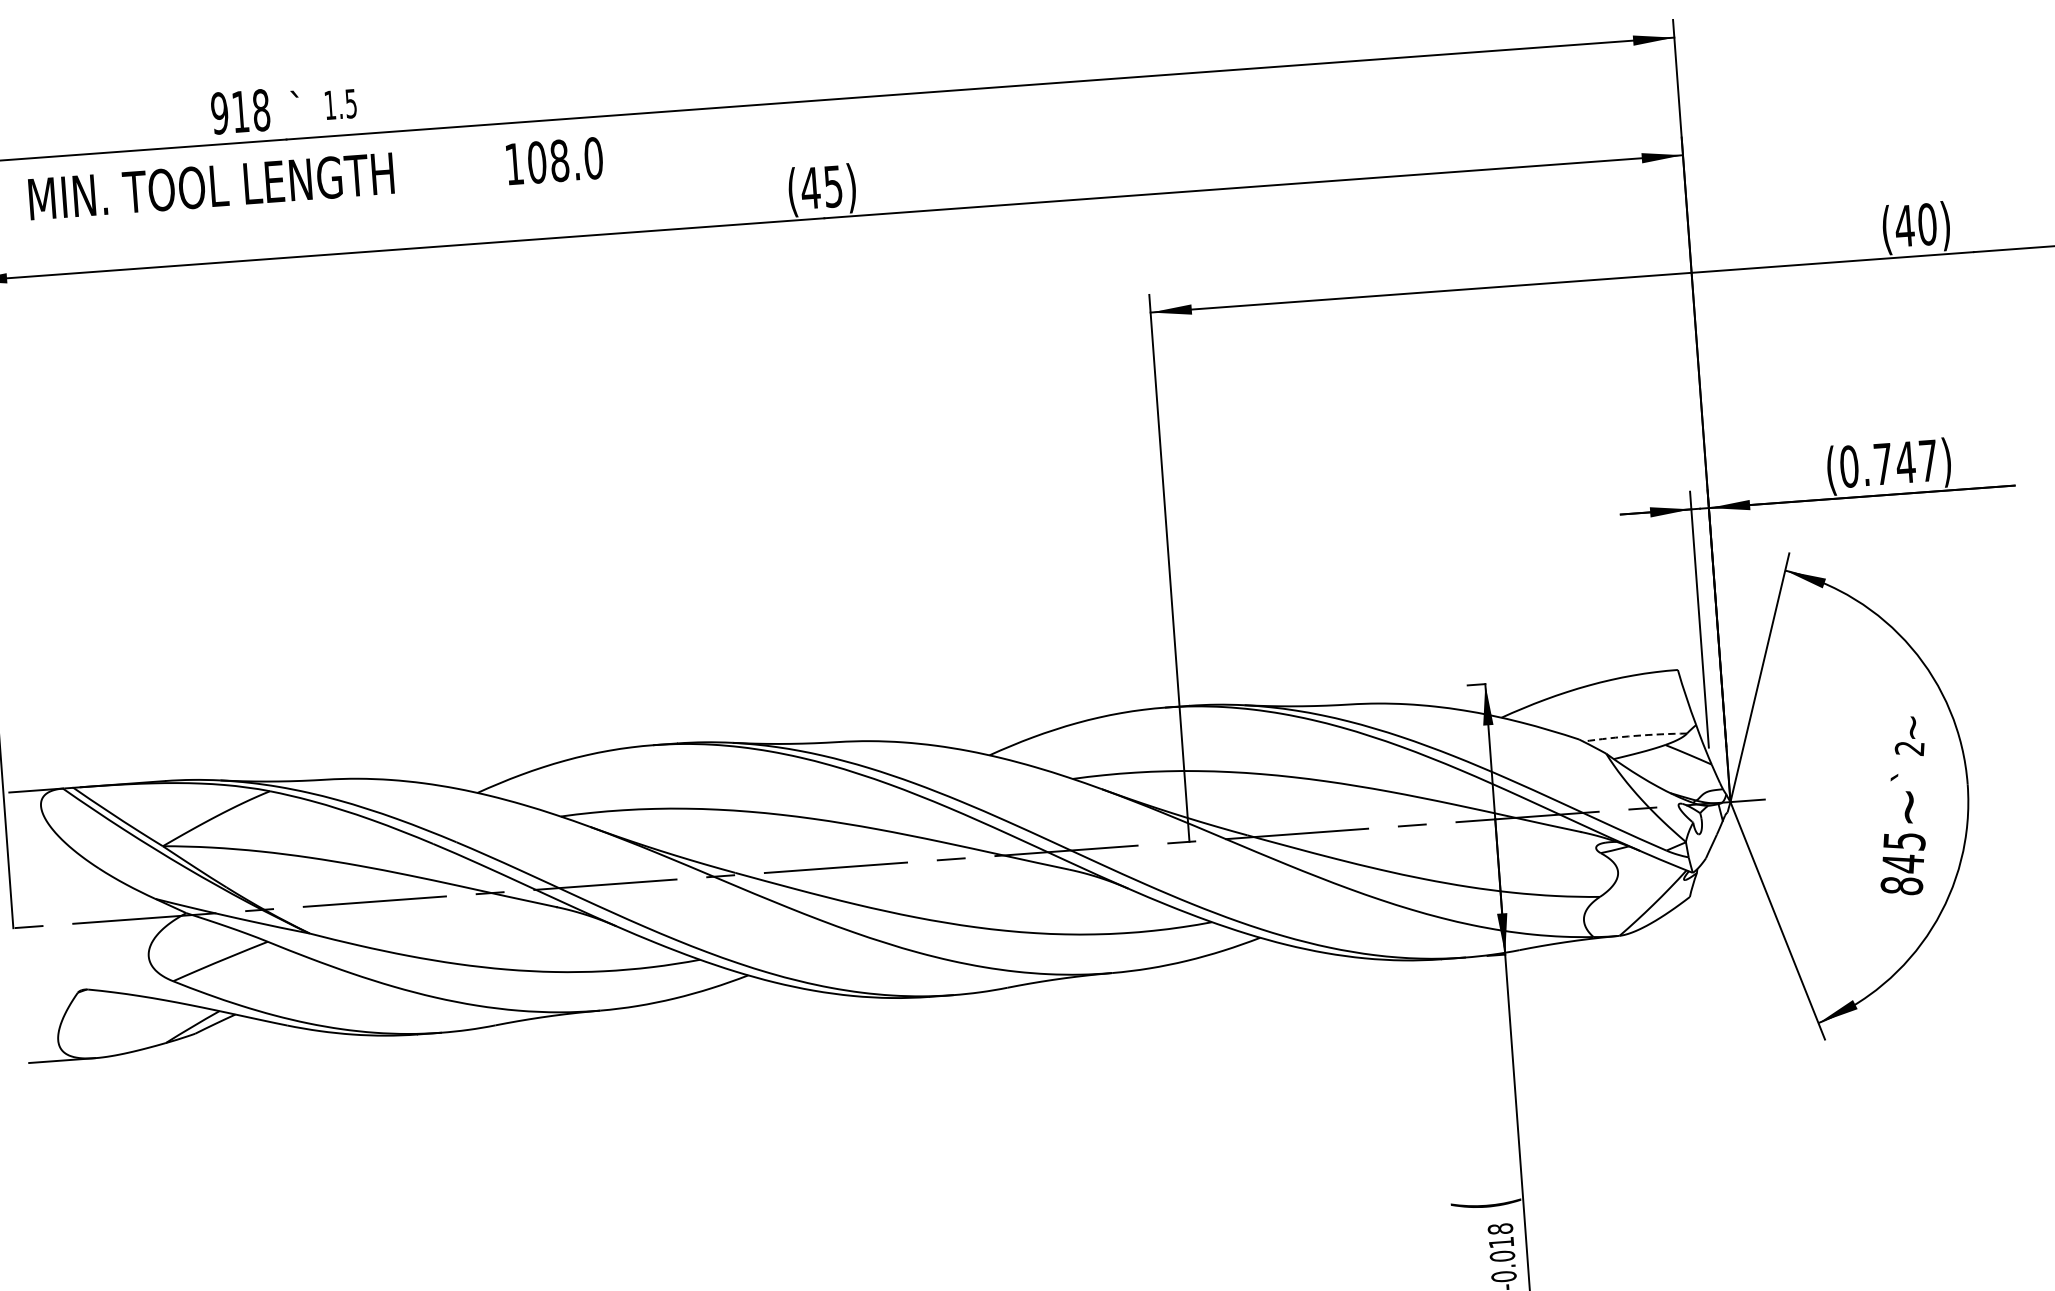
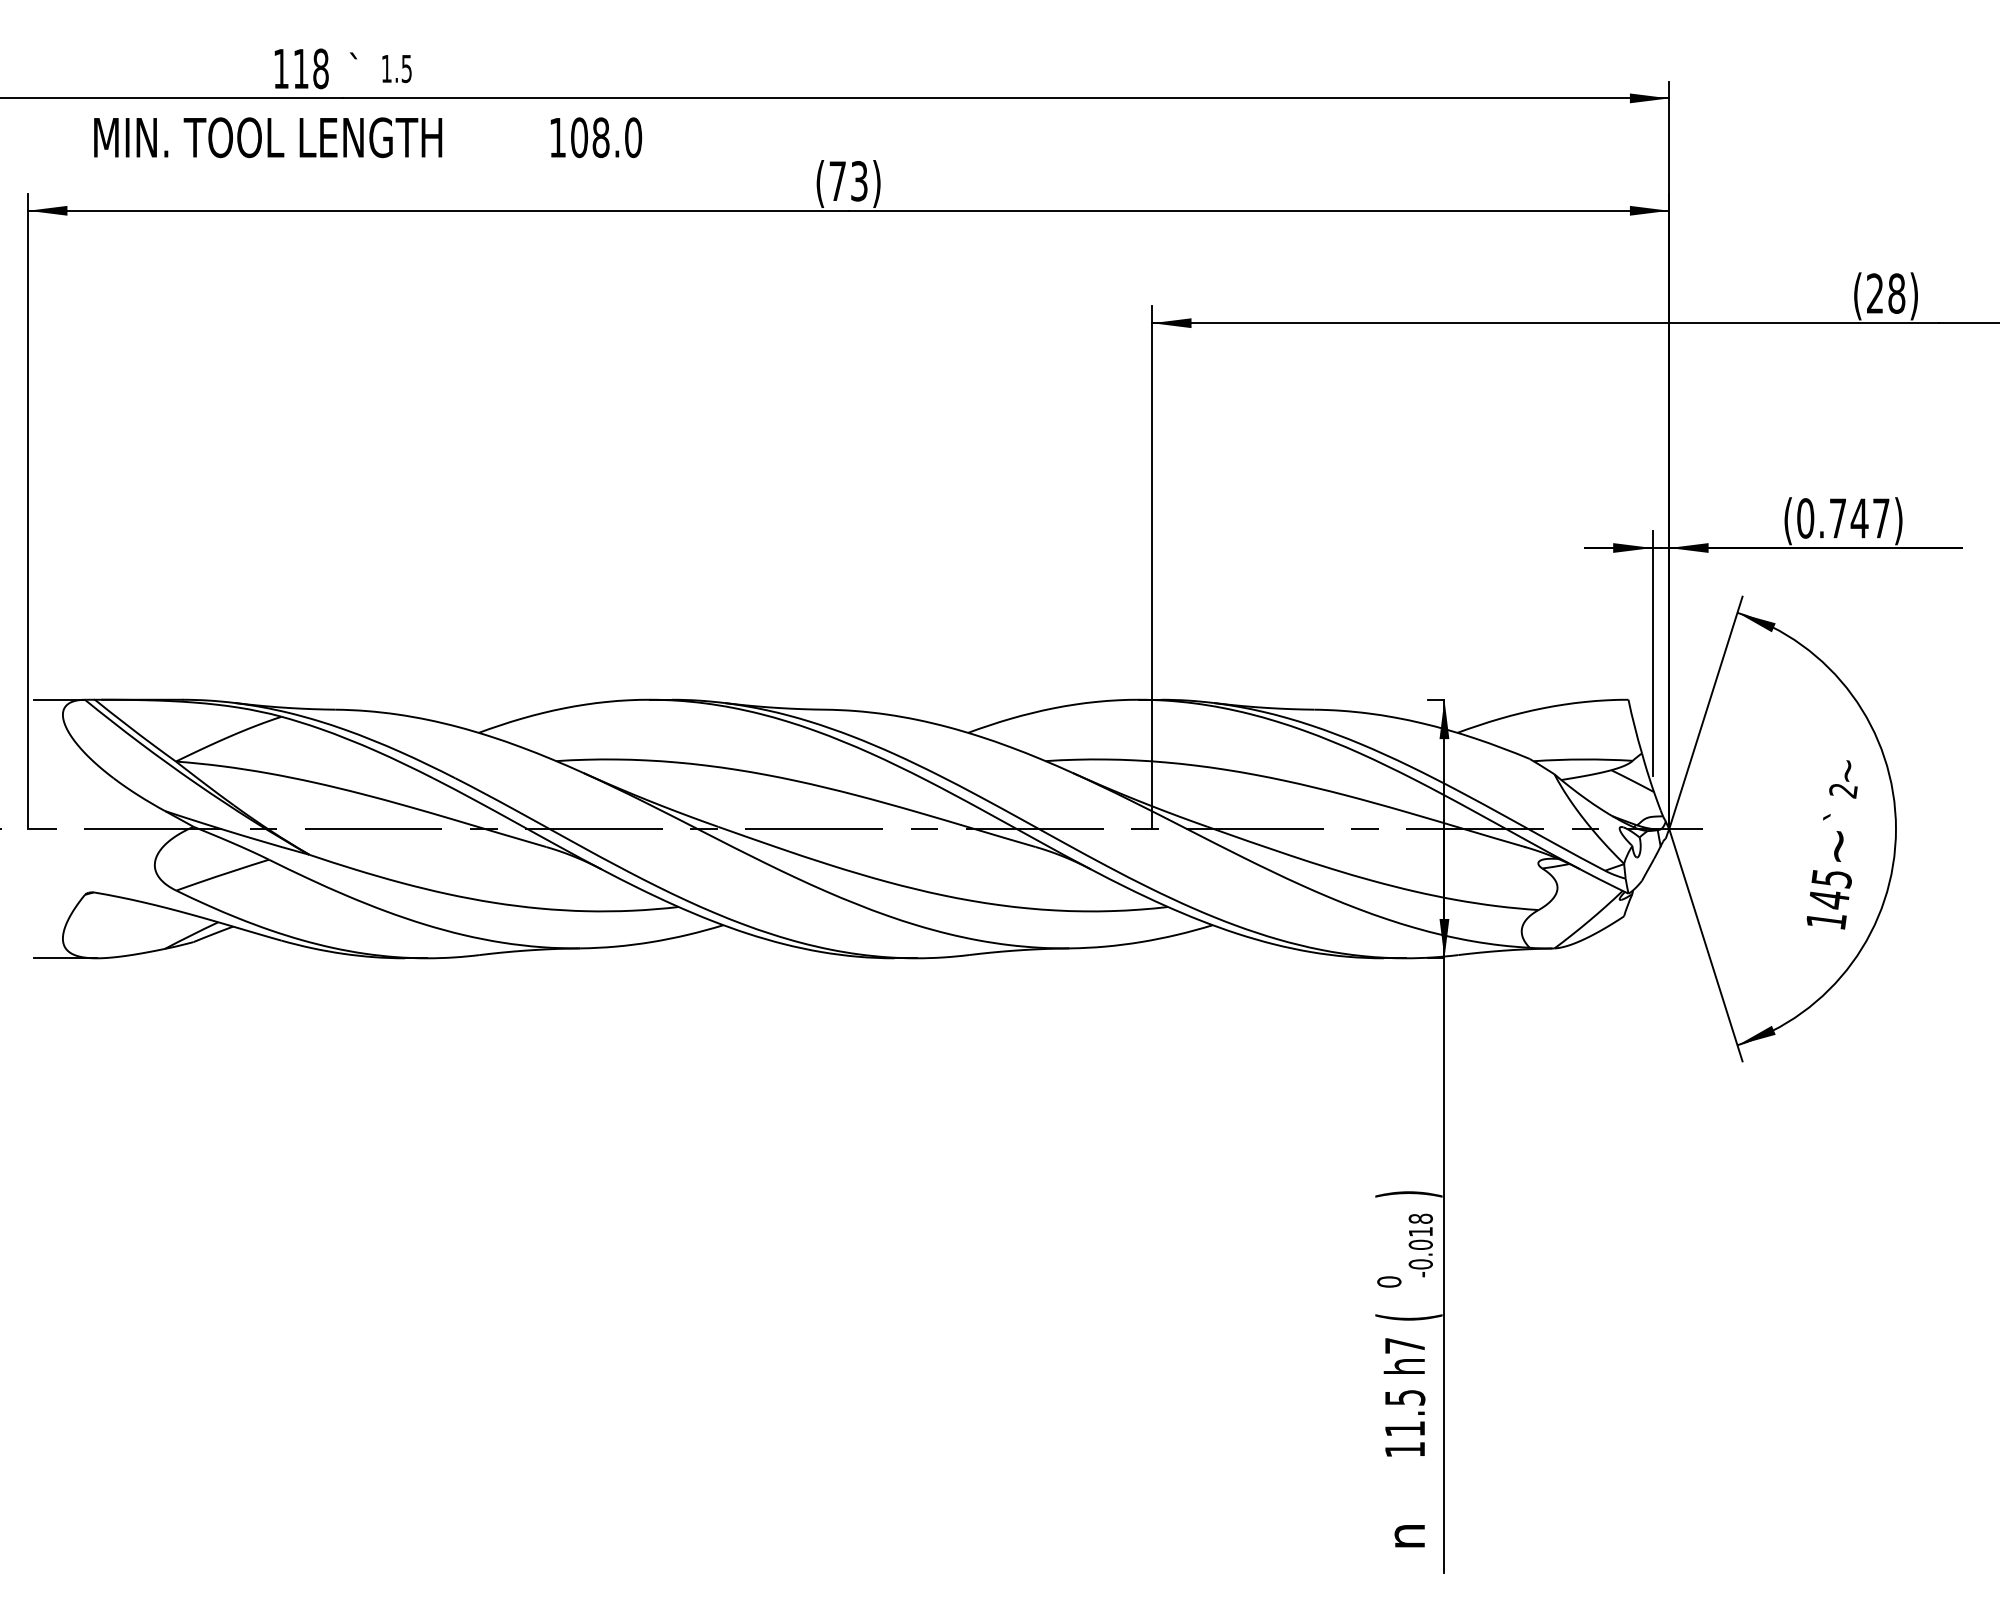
text: (219, 113) -> (280, 68), 918 -> 118
text: (820, 187) -> (847, 181), (45) -> (73)
text: (1915, 225) -> (1885, 293), (40) -> (28)
arc: (1635, 735) -> (1583, 759), dashed -> solid
text: (1902, 885) -> (1826, 920), 845 -> 145
text: (1485, 1204) -> (1408, 1194), ( -> )

